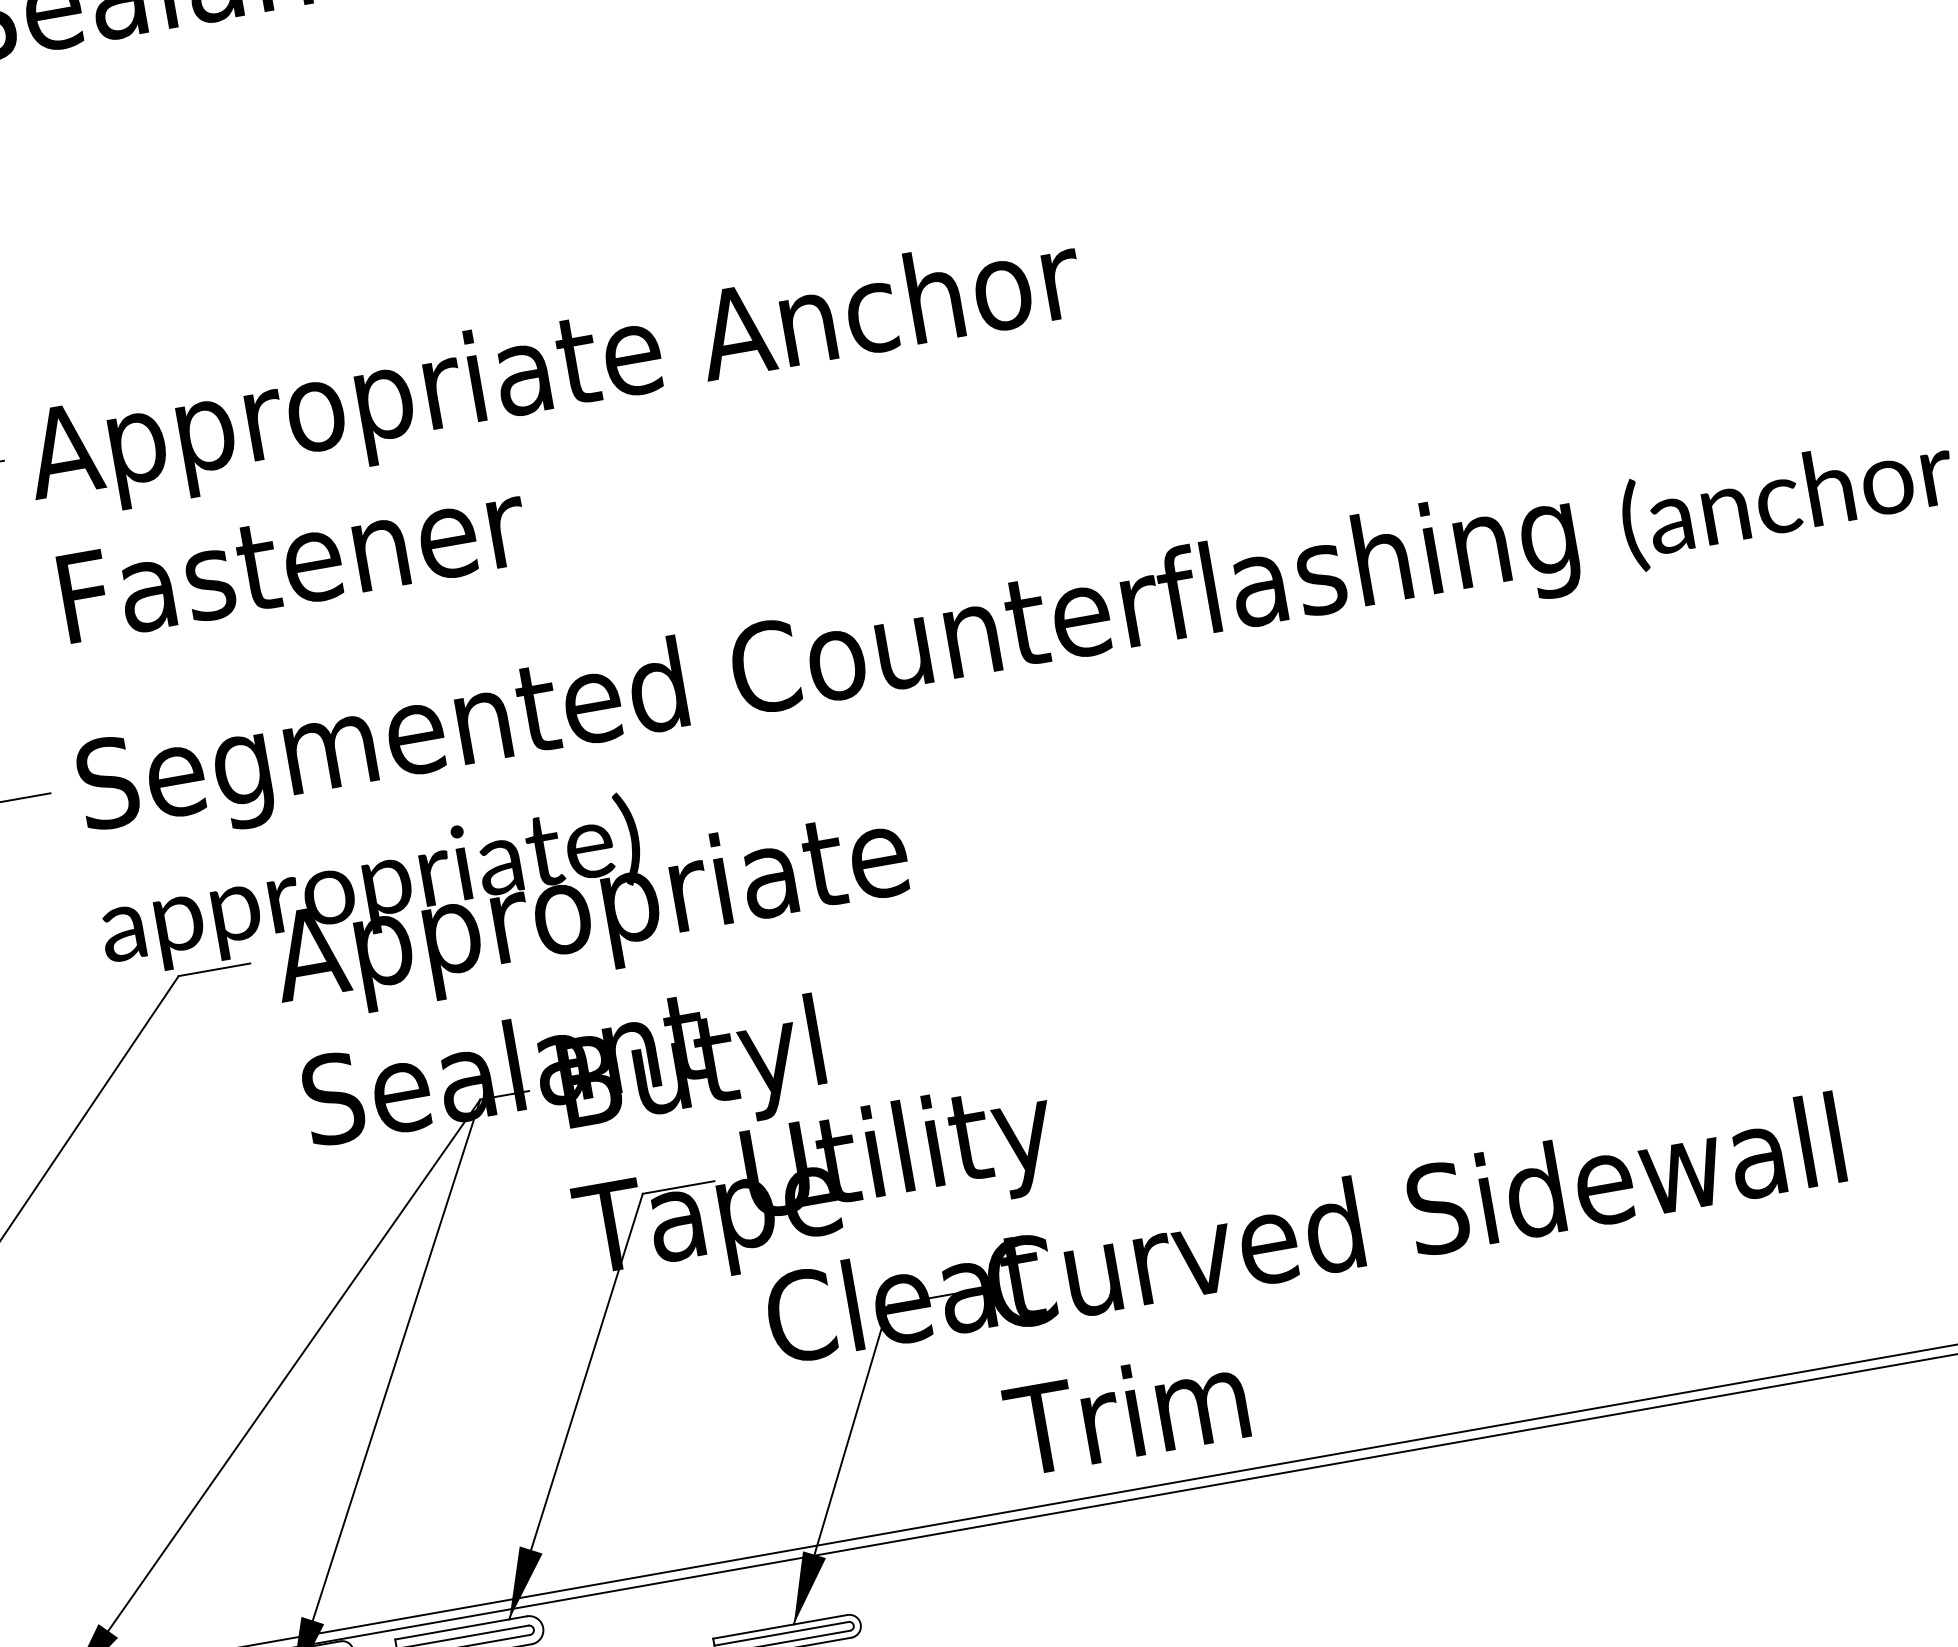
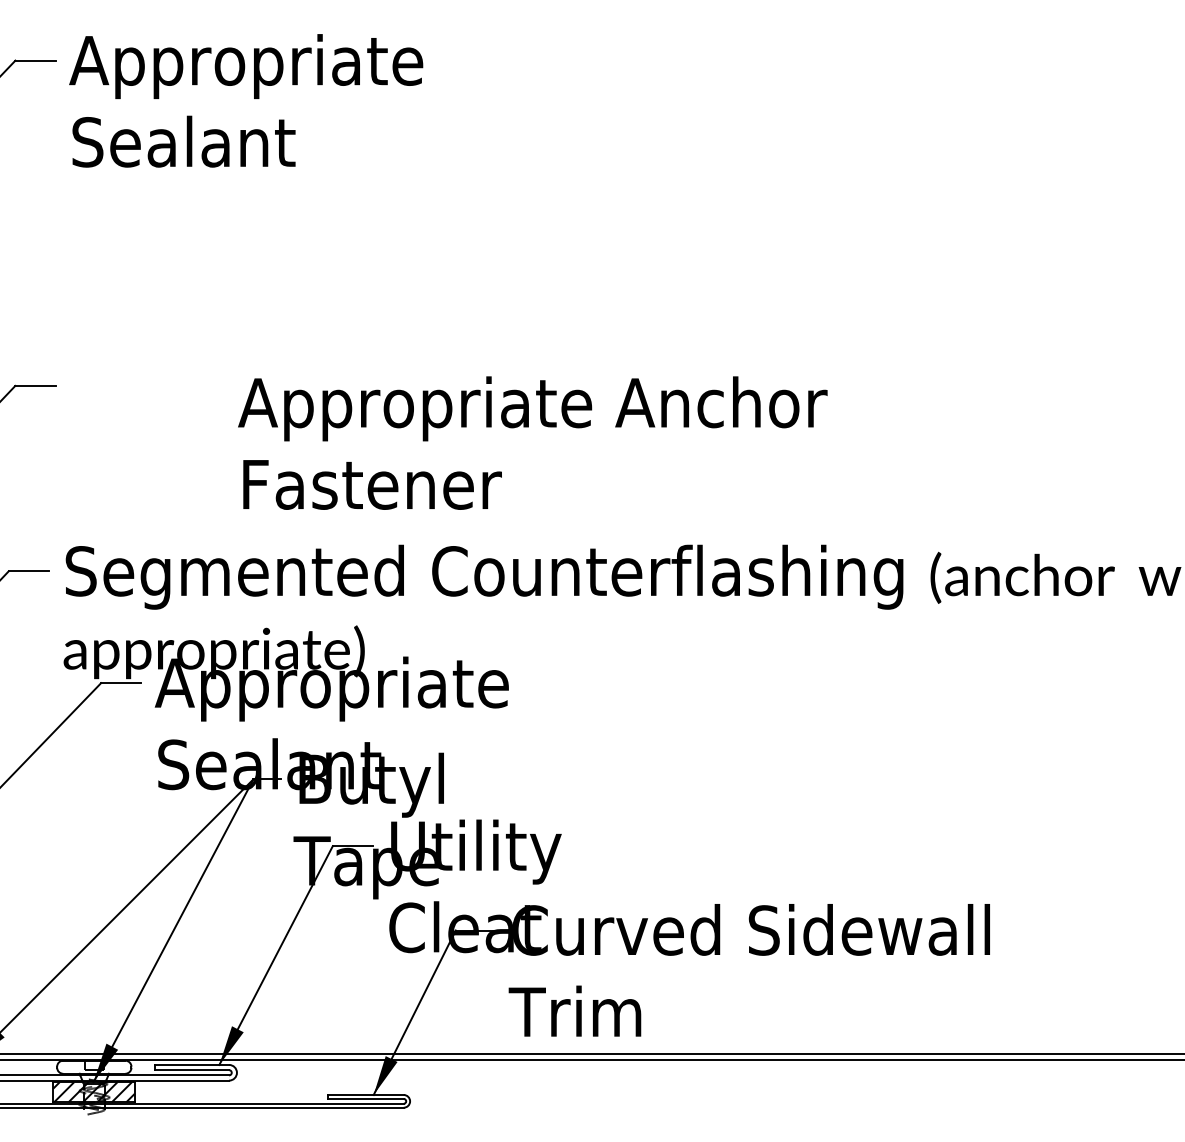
text: (565, 434) -> (532, 442), moved

